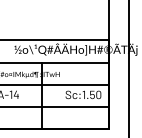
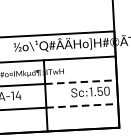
line: (75, 85) -> (81, 82), solid -> dashed
line: (75, 107) -> (82, 105), solid -> dashed

